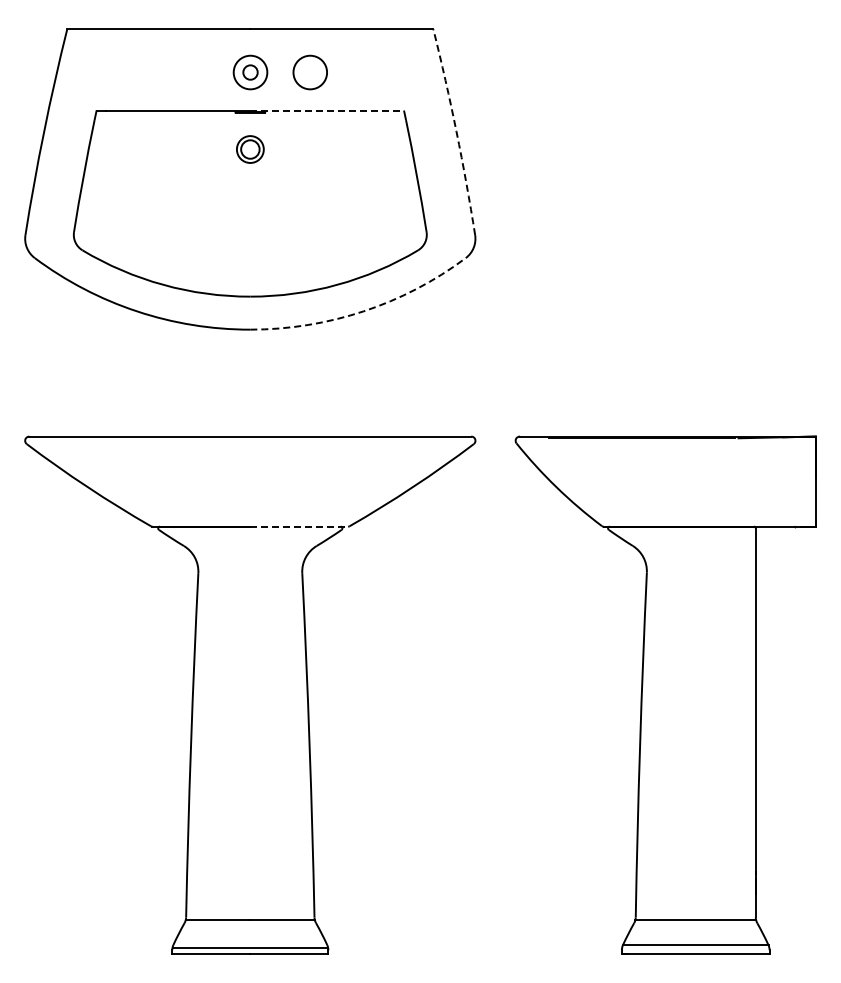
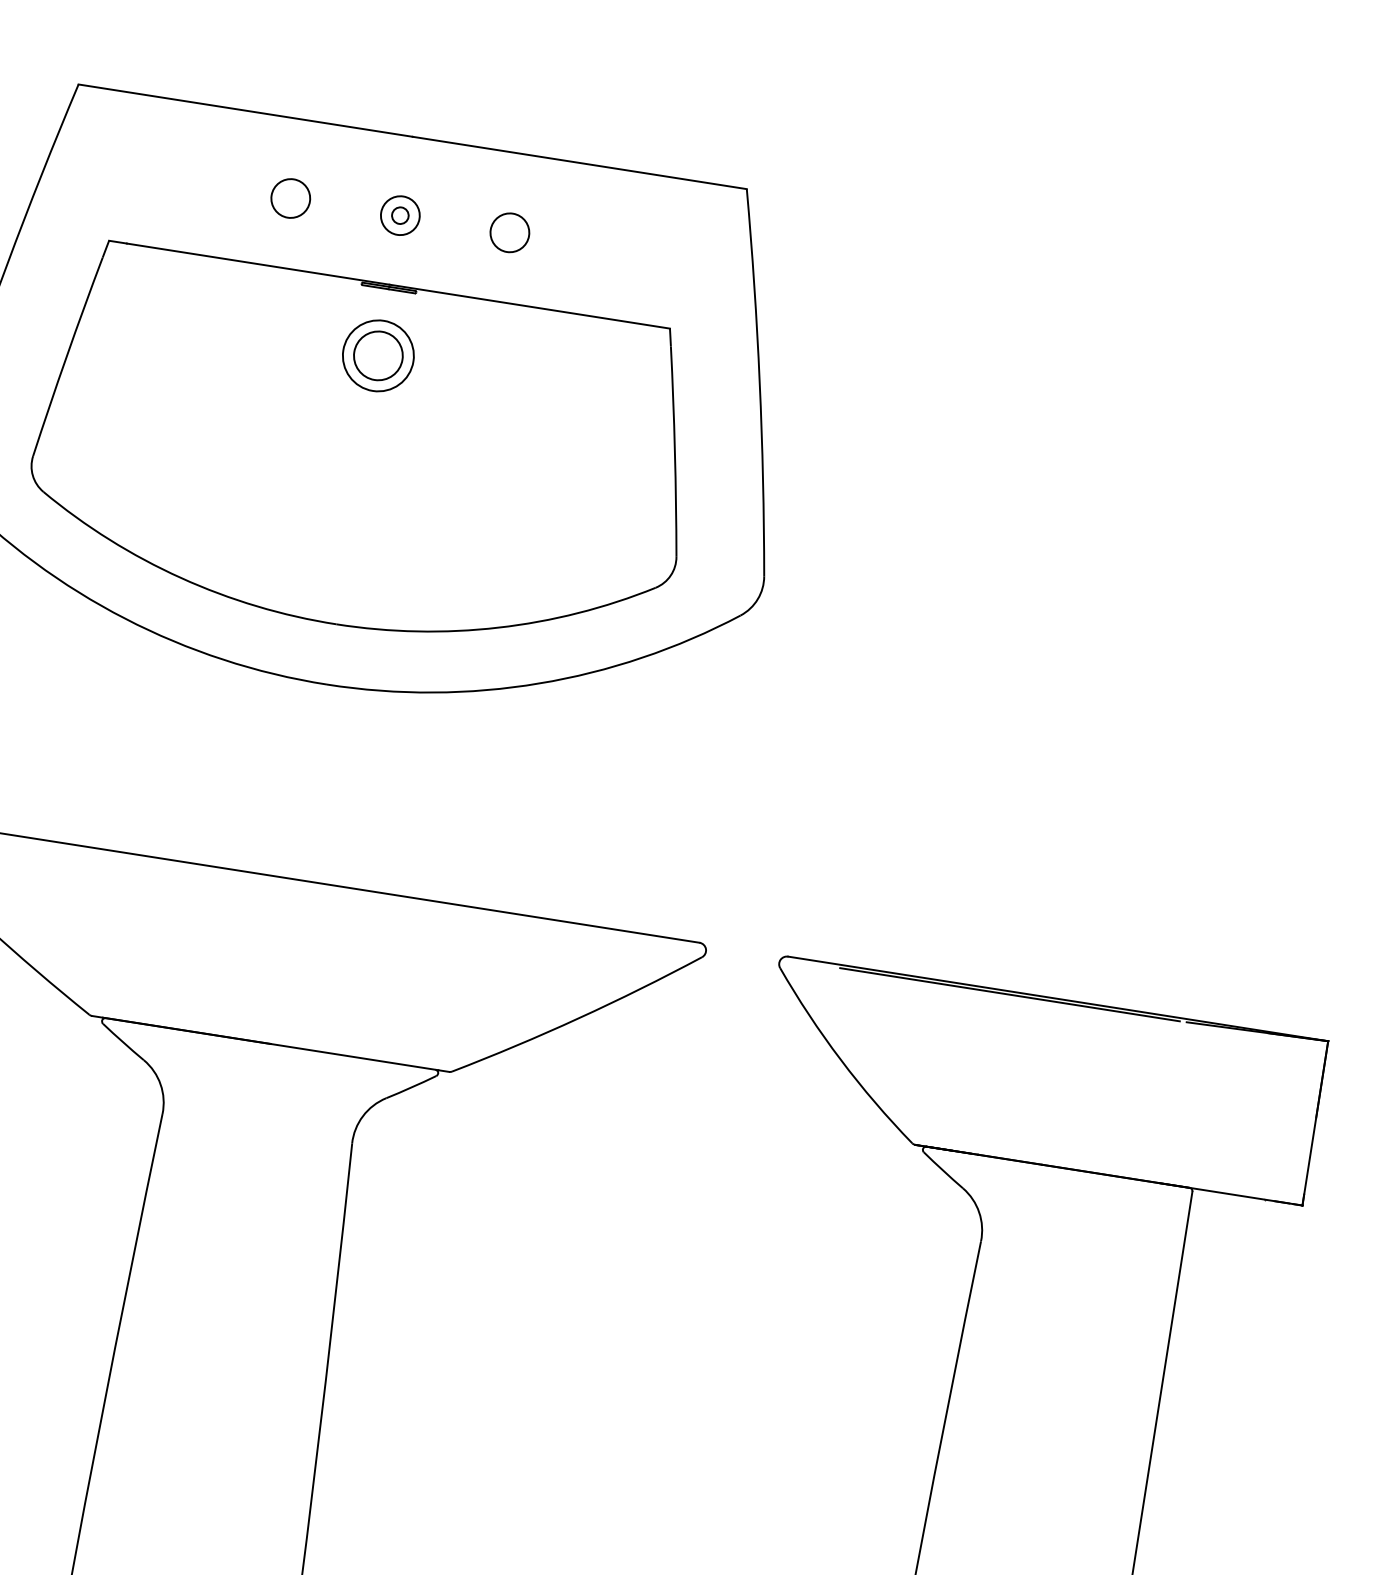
circle: (189, 72) -> (289, 197), added
part: (249, 72) -> (398, 215), size x0.62
circle: (310, 72) -> (510, 232), size x0.62
line: (327, 110) -> (530, 306), dashed -> solid
arc: (456, 131) -> (759, 381), dashed -> solid
part: (250, 149) -> (378, 355), size x1.43
arc: (363, 311) -> (538, 683), dashed -> solid
line: (299, 526) -> (360, 1057), dashed -> solid

